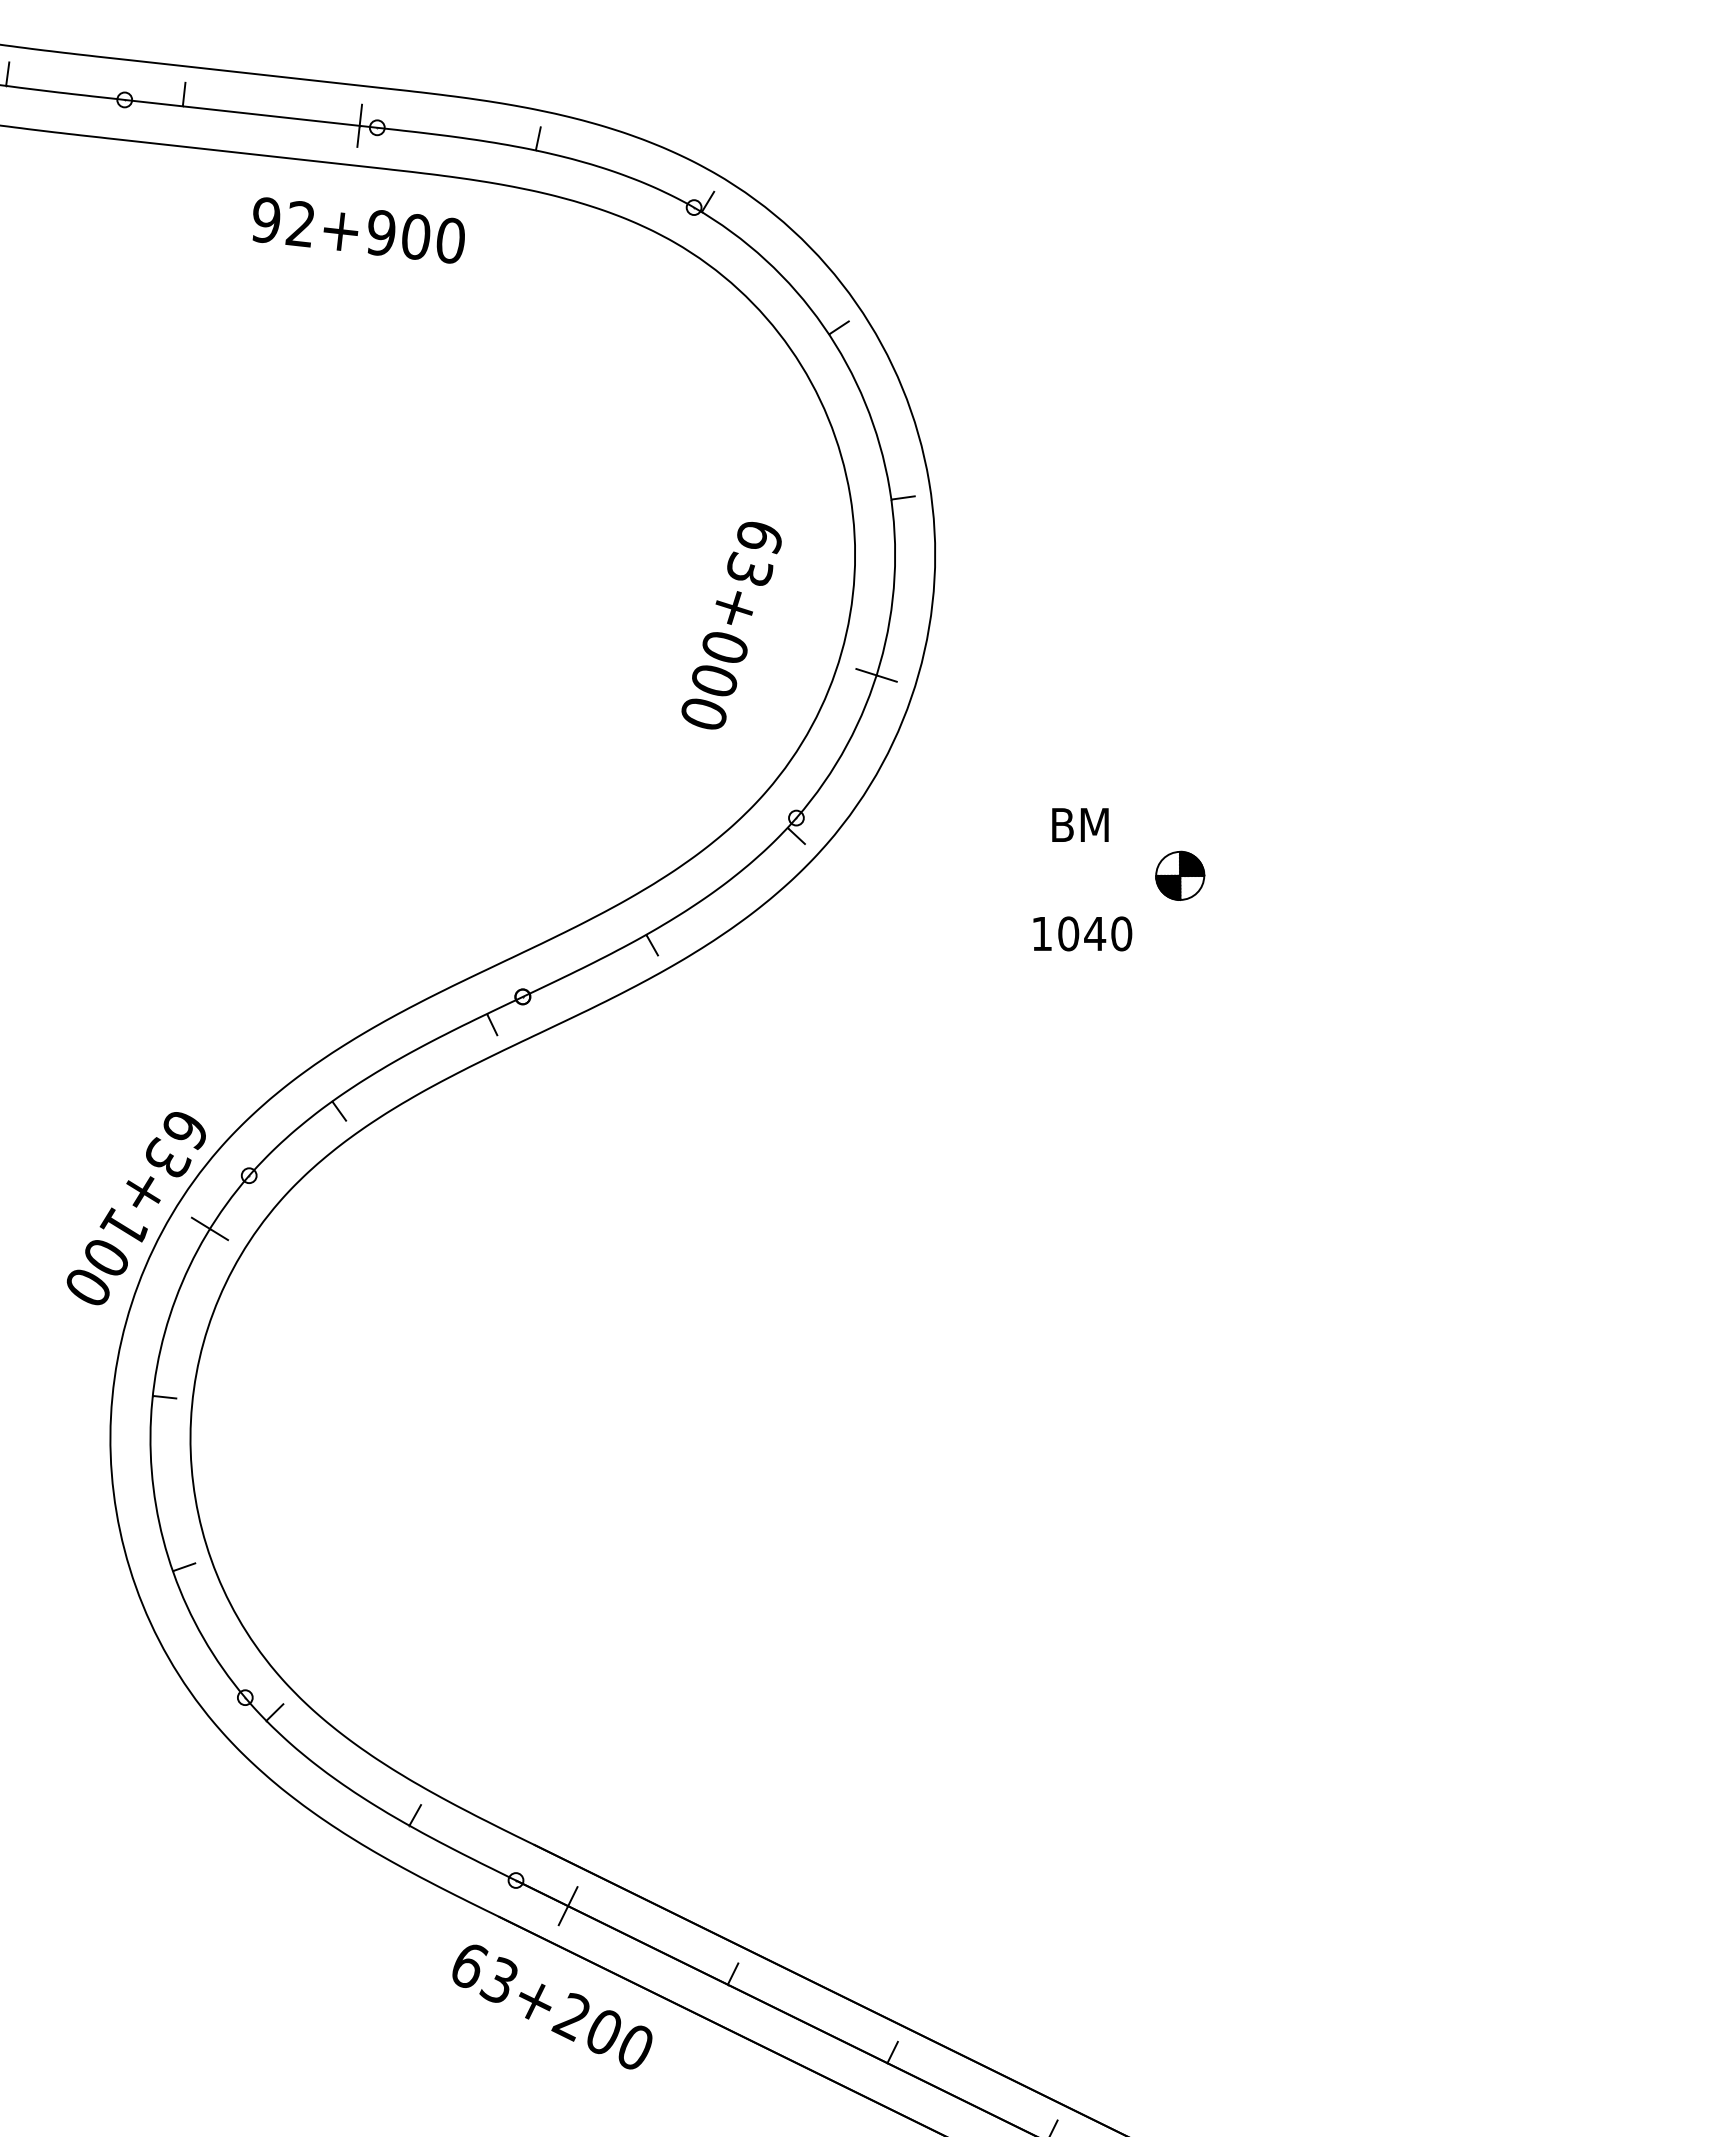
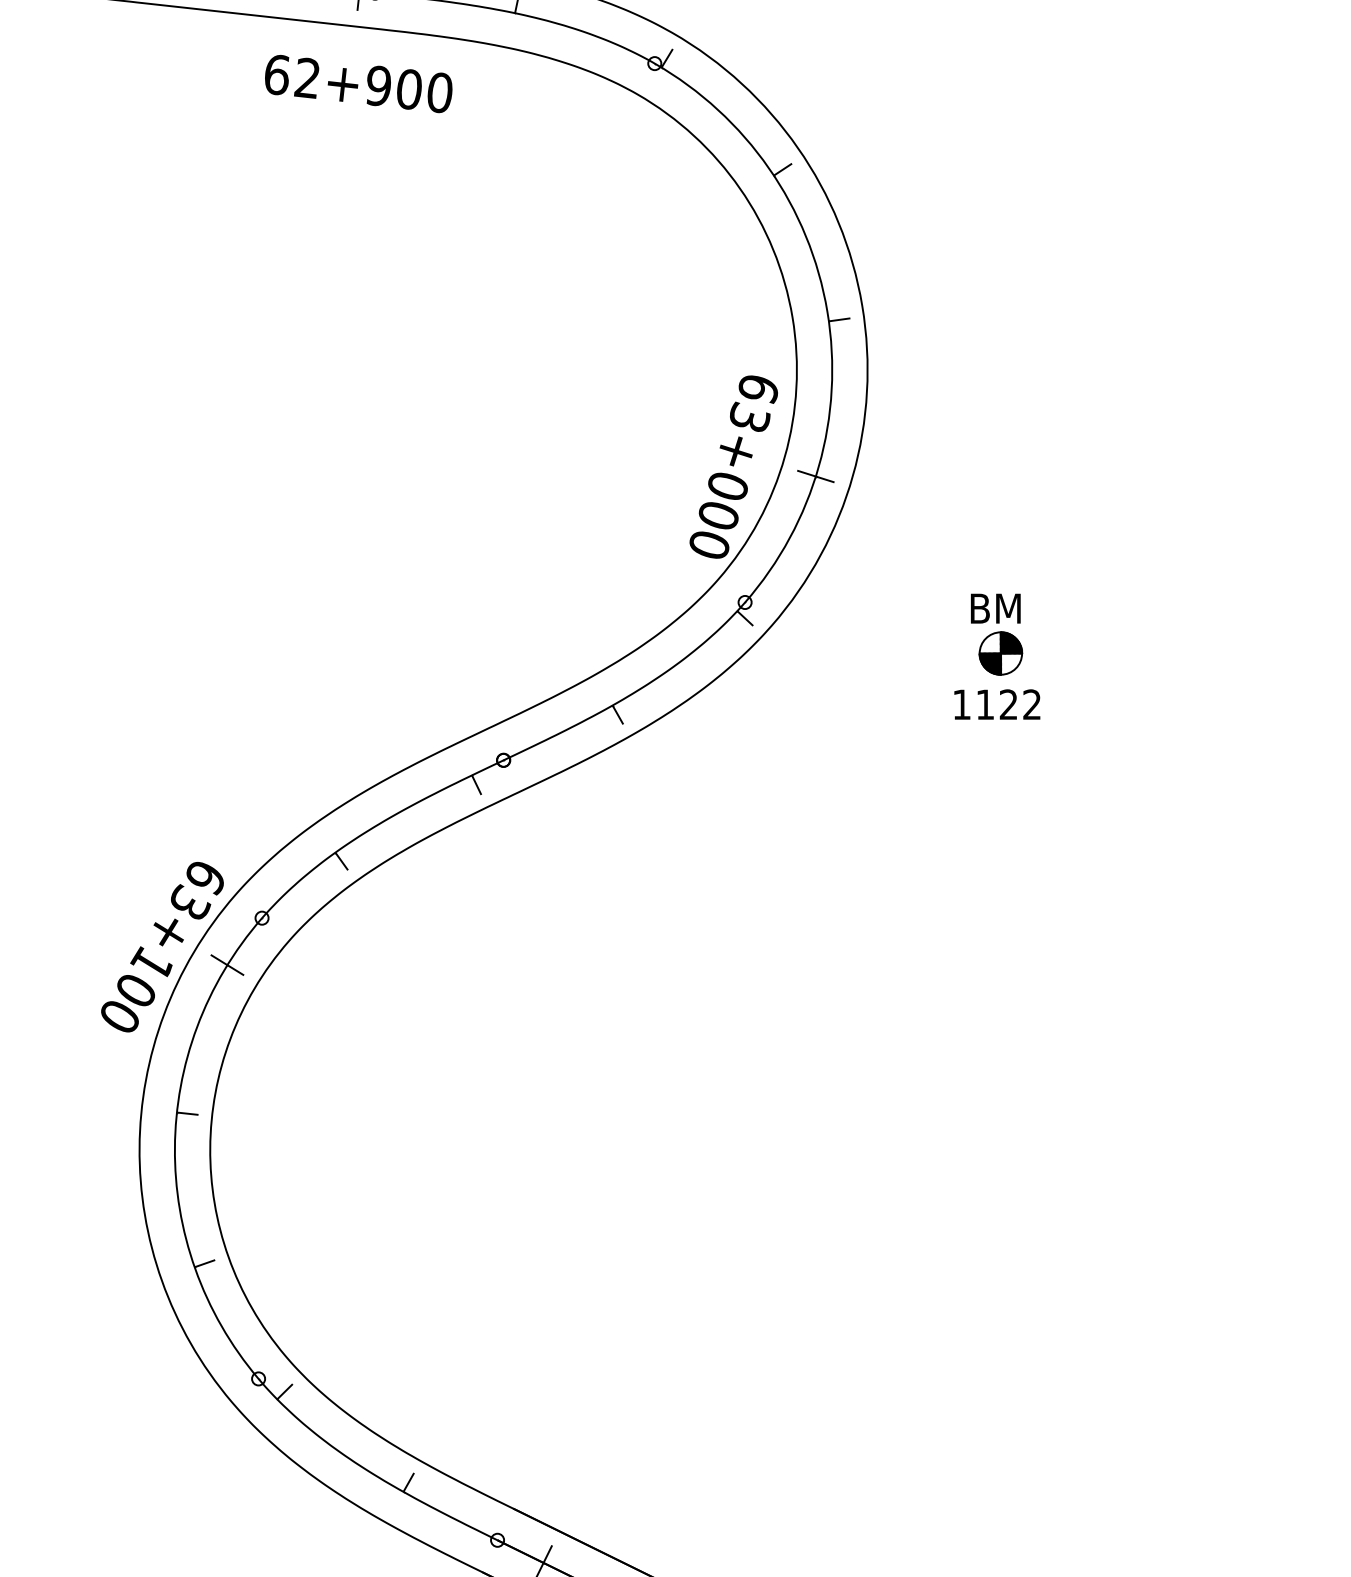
text: (266, 220) -> (277, 75), 92+900 -> 62+900
text: (731, 625) -> (733, 466), moved
part: (1180, 875) -> (1001, 653), moved
text: (1095, 933) -> (1009, 704), 1040 -> 1122

